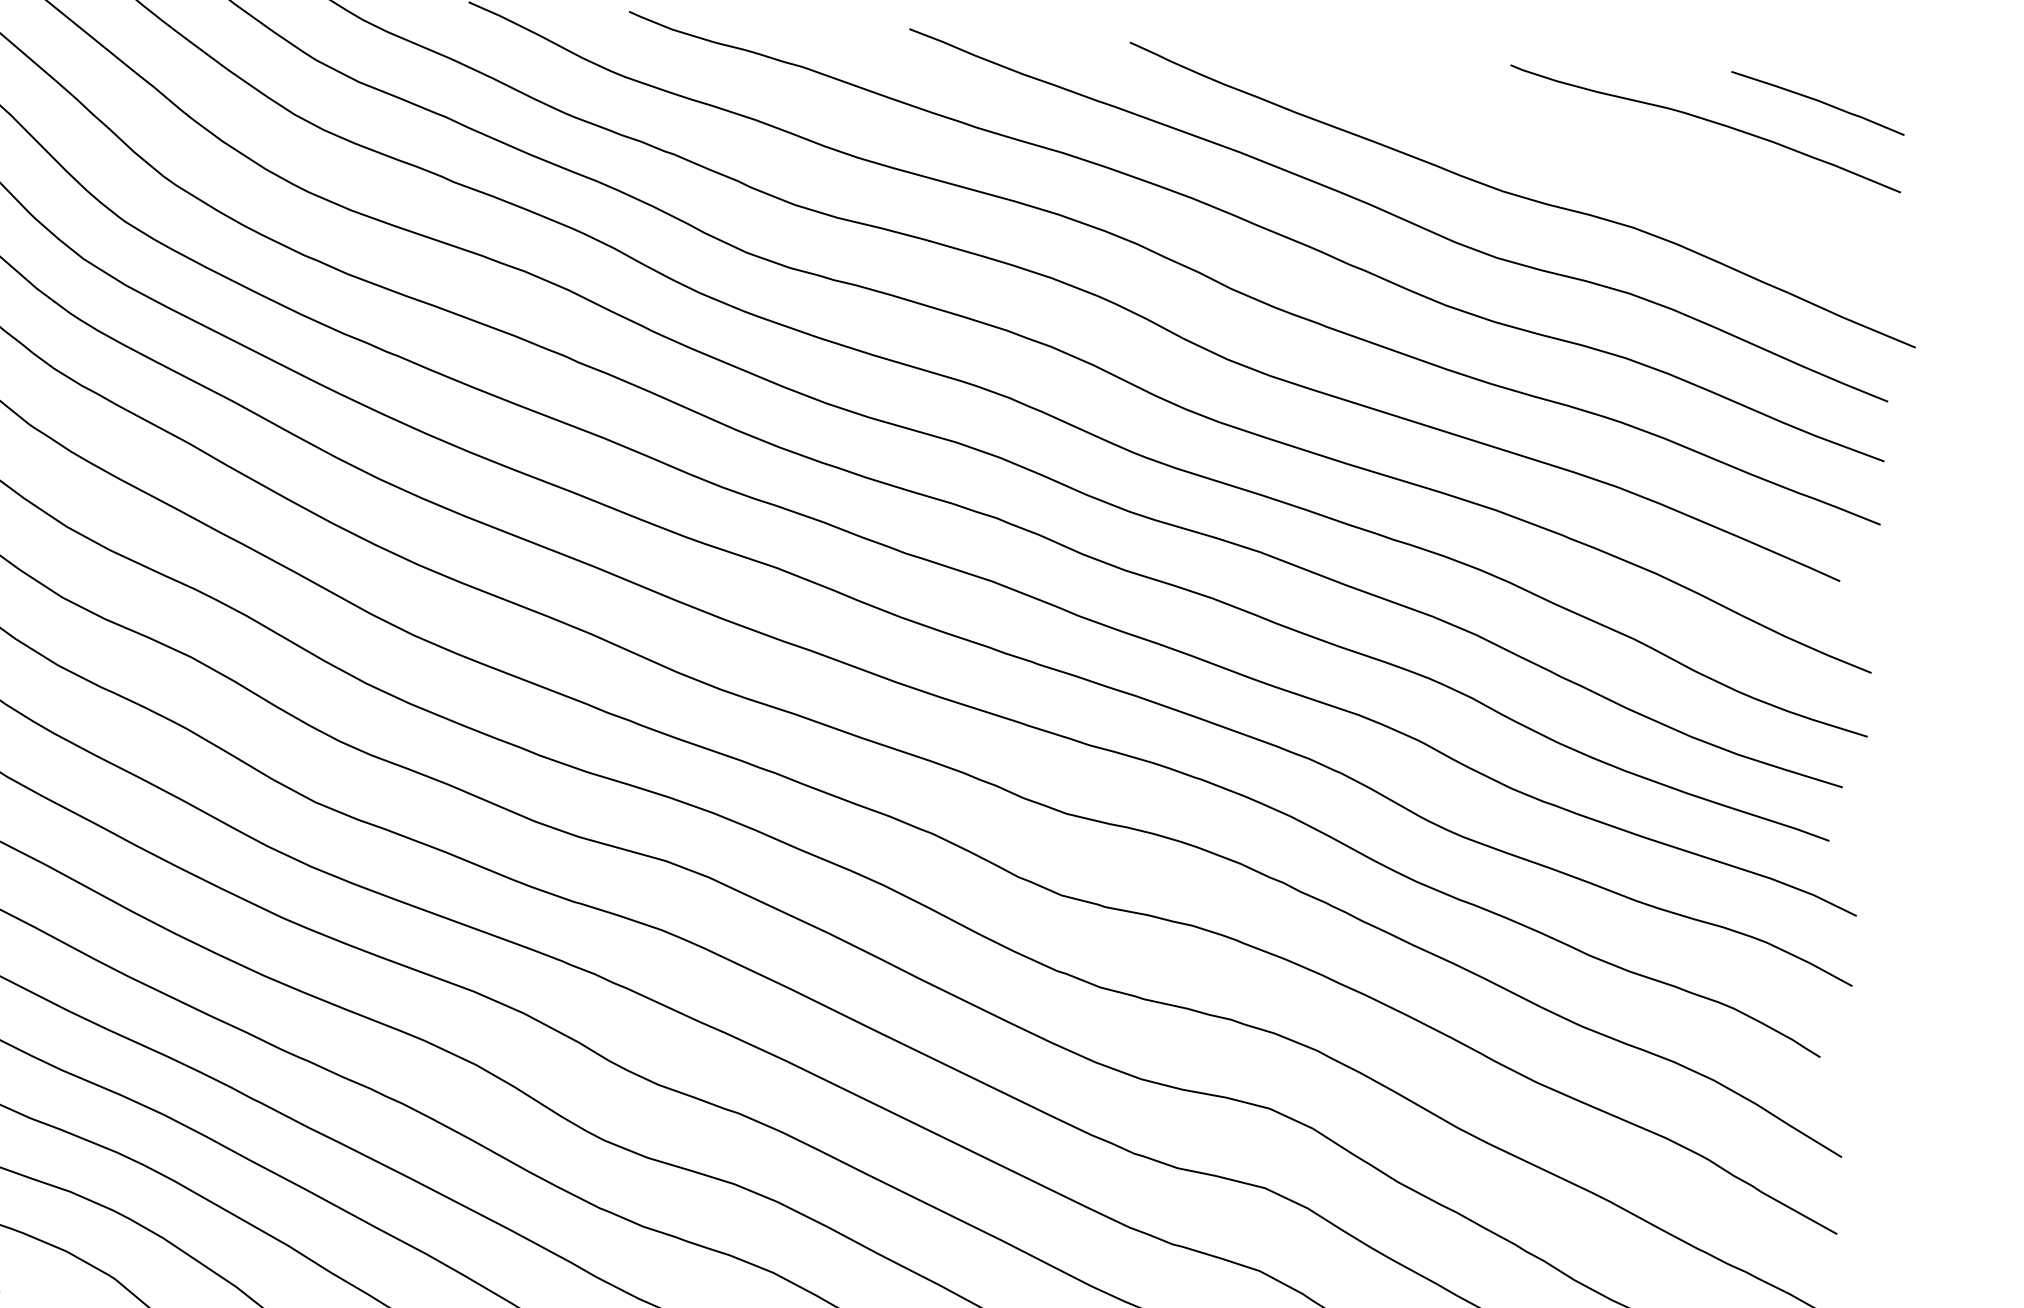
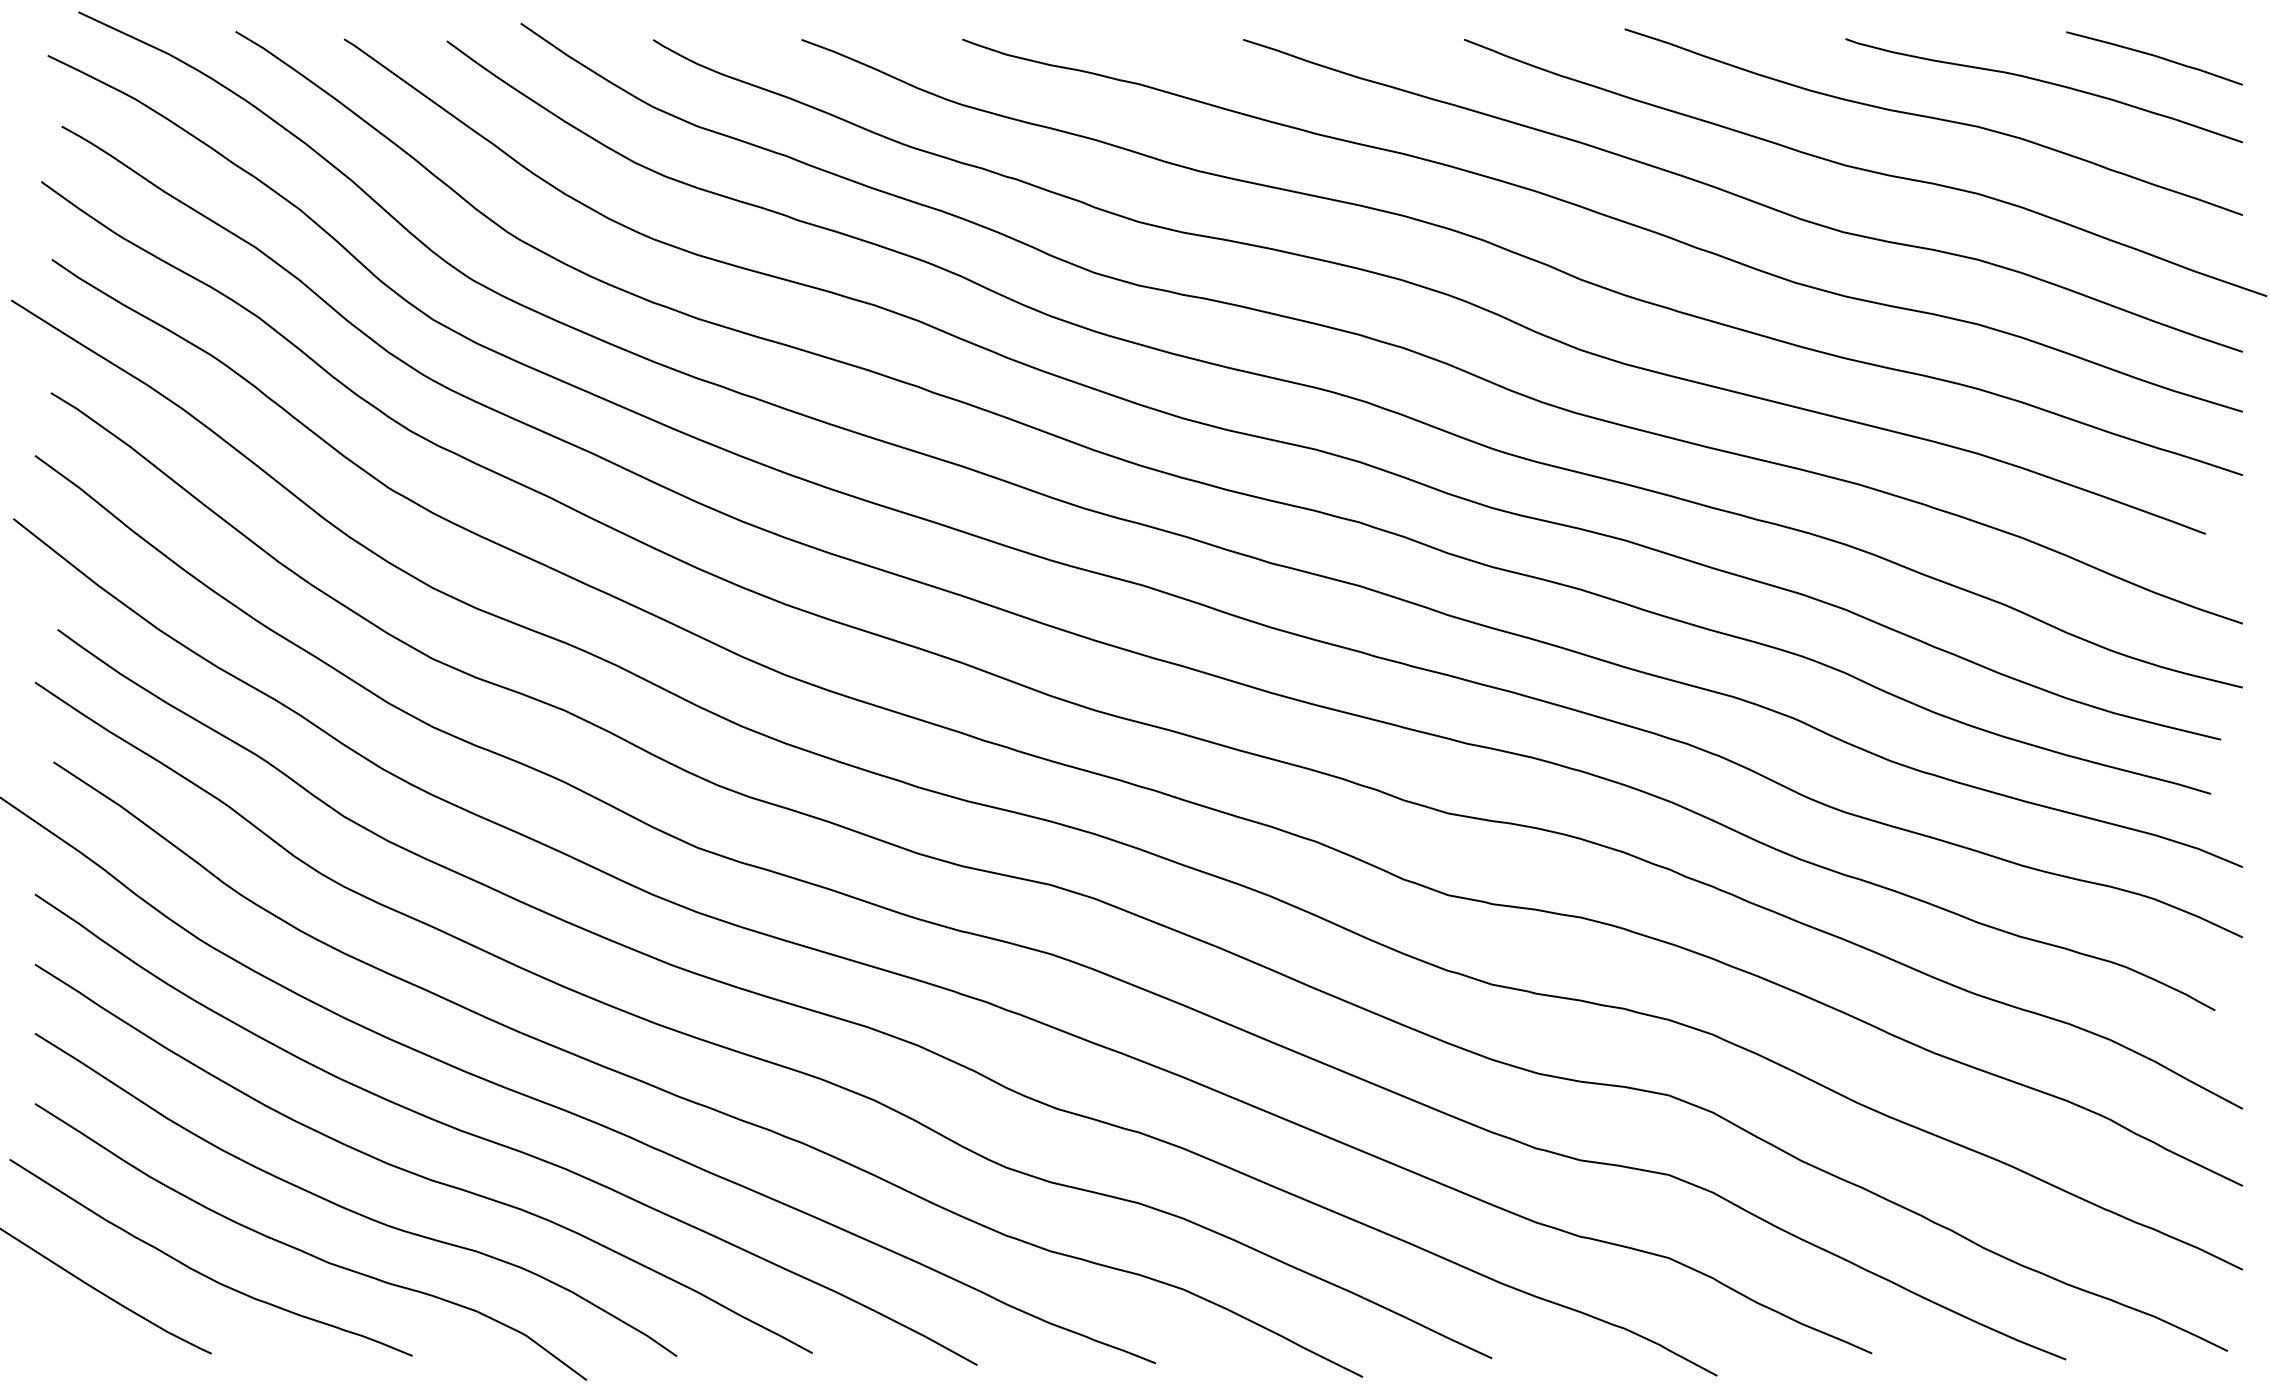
curve: (1594, 150) -> (1934, 119), added

